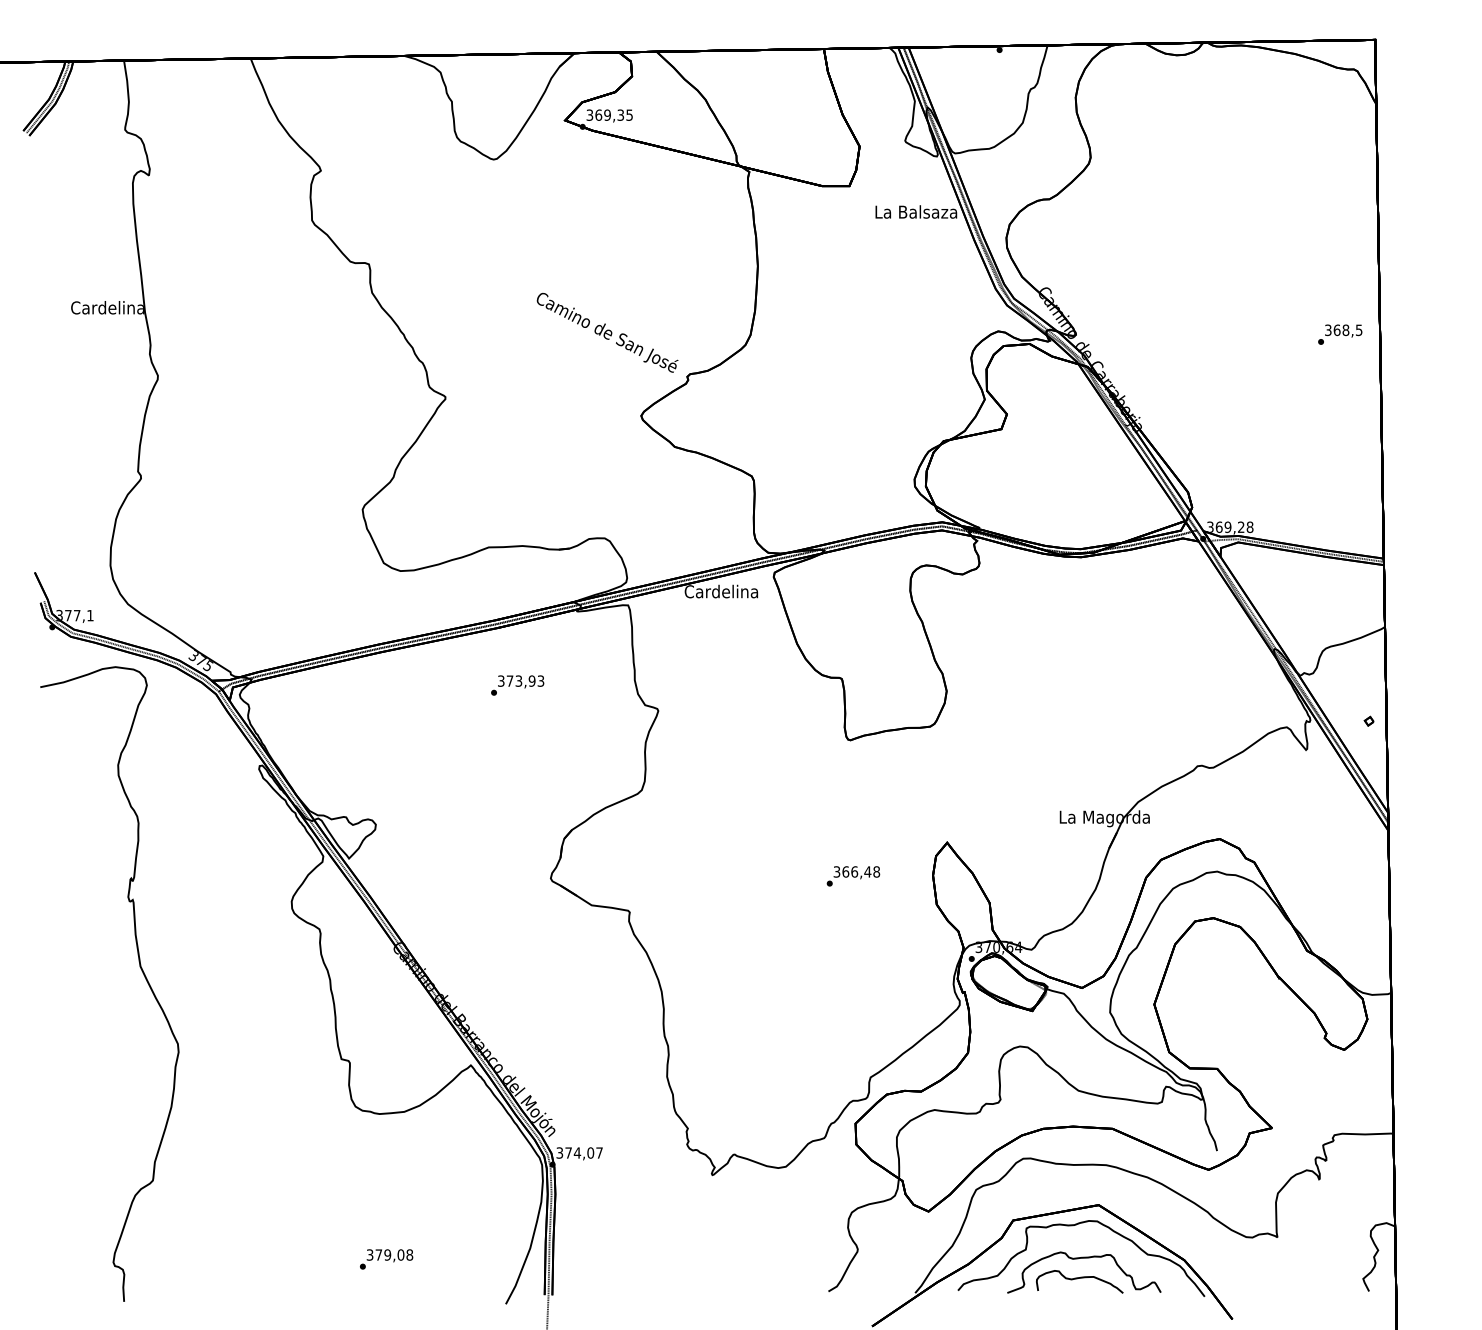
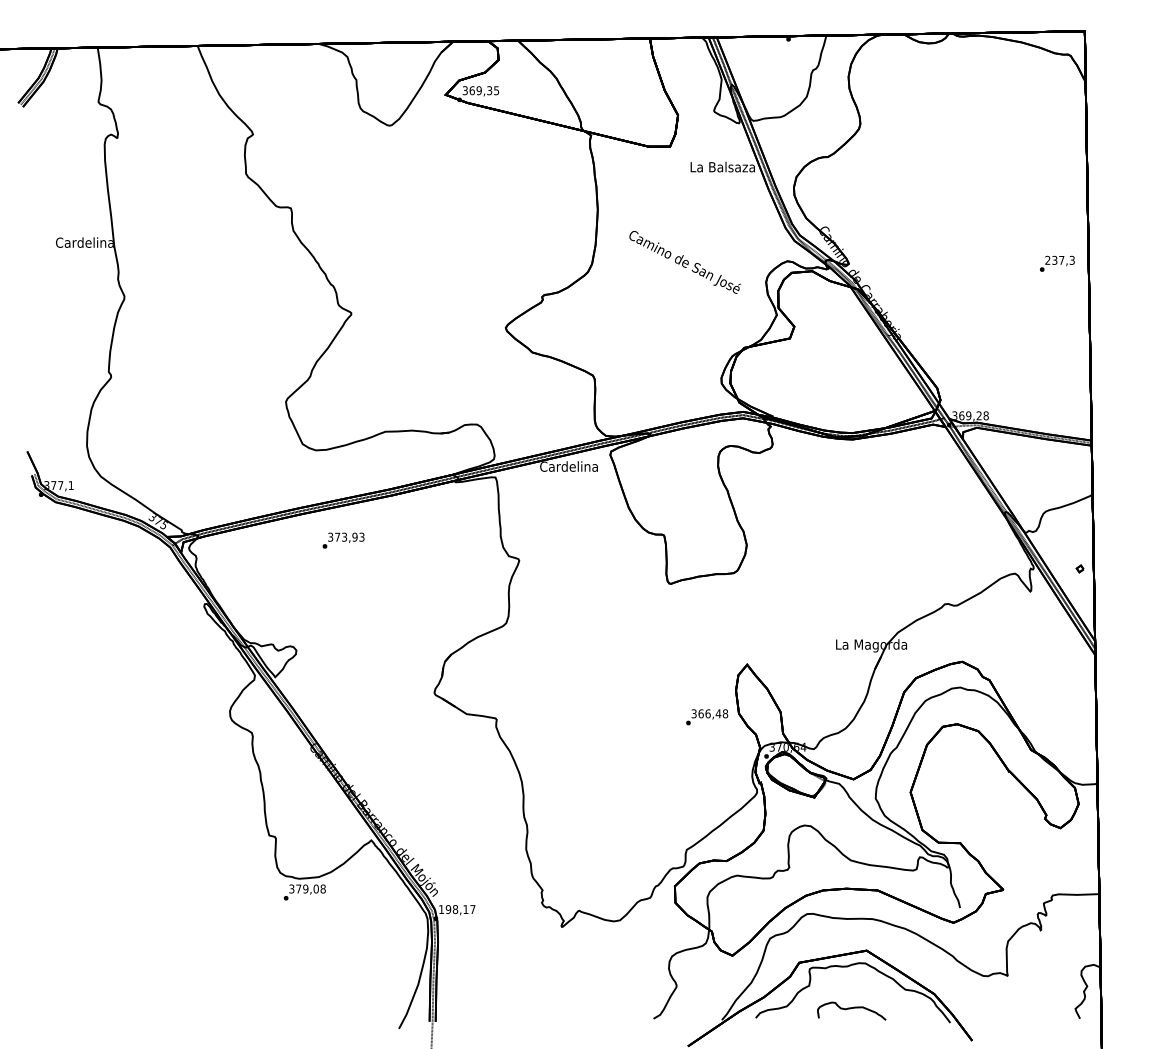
text: (1343, 330) -> (1059, 260), 368,5 -> 237,3
text: (607, 332) -> (685, 262), moved
text: (517, 685) -> (343, 540), moved
text: (853, 876) -> (707, 717), moved
curve: (140, 969) -> (110, 764), removed
text: (575, 1152) -> (453, 909), 374,07 -> 198,17
part: (1084, 1258) -> (855, 992), removed
text: (386, 1259) -> (304, 892), moved

